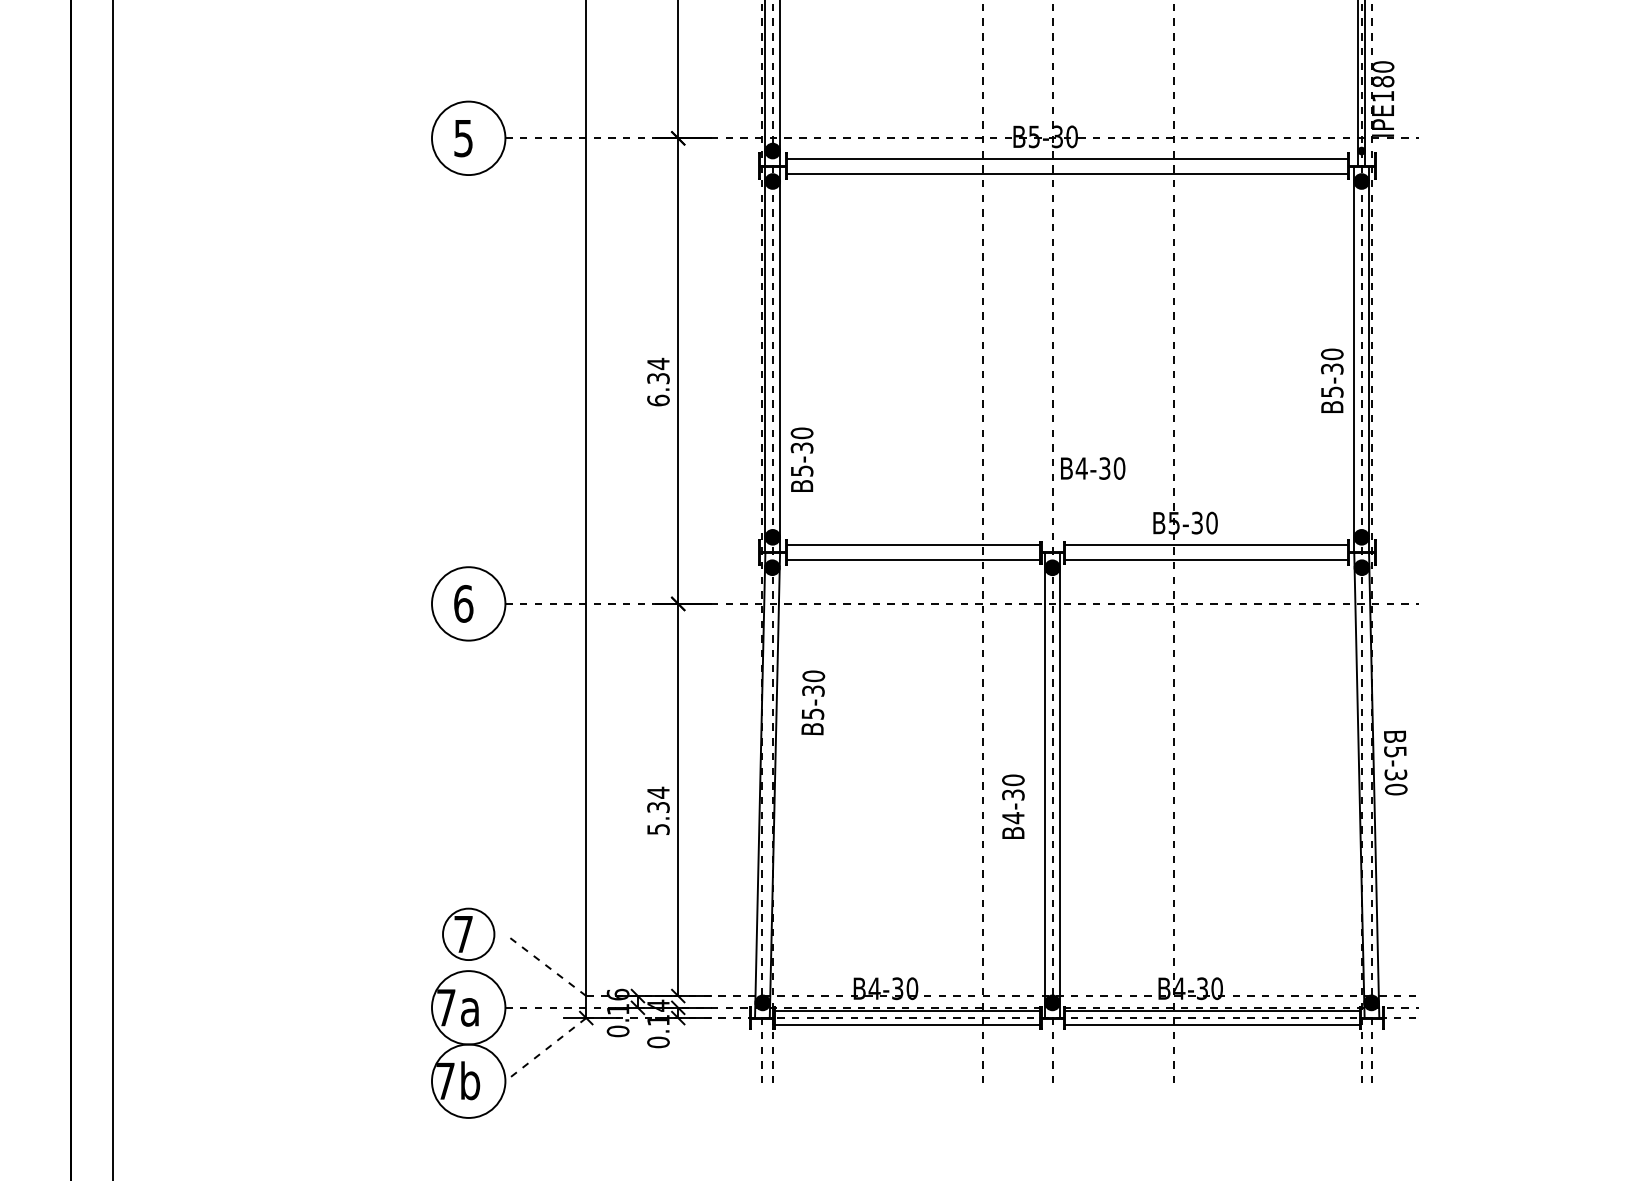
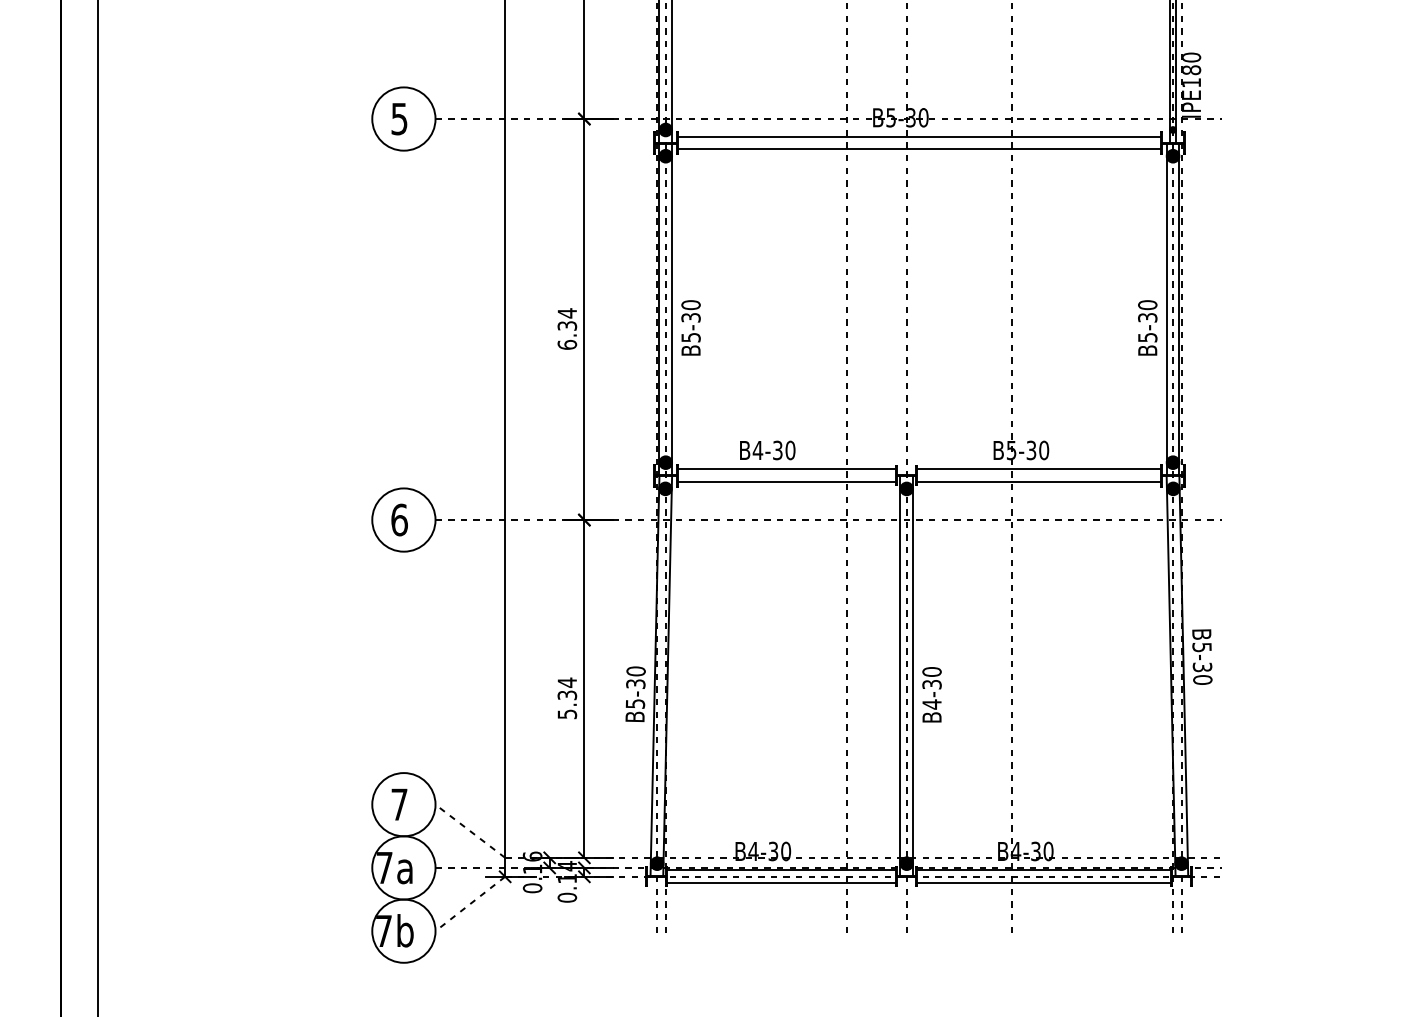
text: (801, 459) -> (690, 327), moved
text: (1092, 468) -> (767, 450), moved
text: (813, 703) -> (635, 694), moved
text: (1012, 806) -> (931, 694), moved
circle: (468, 934) -> (403, 804), size x1.43

